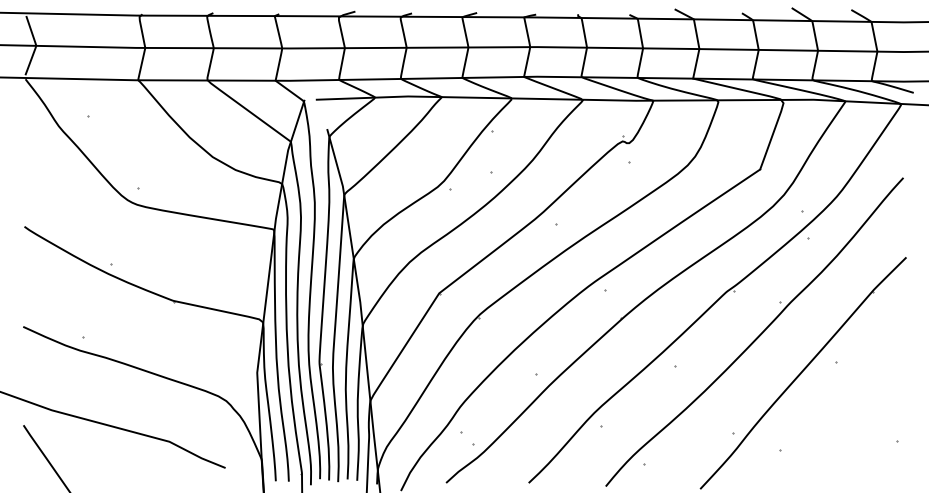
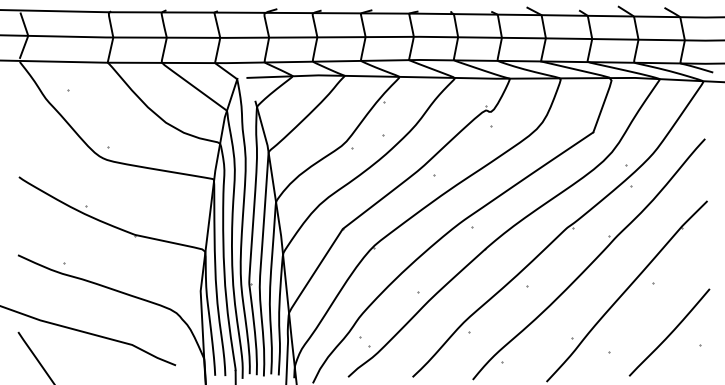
curve: (858, 426) -> (670, 333), added

